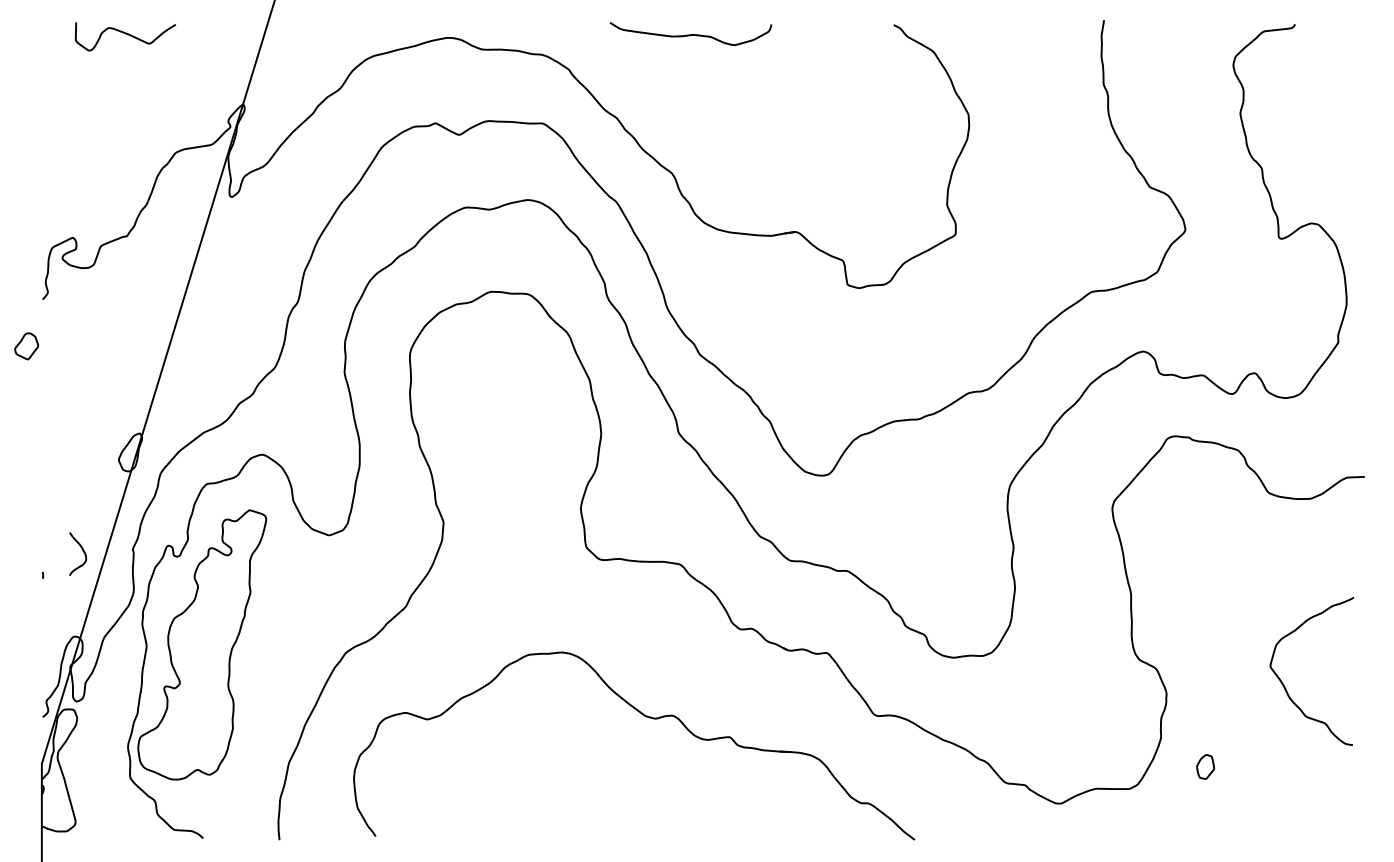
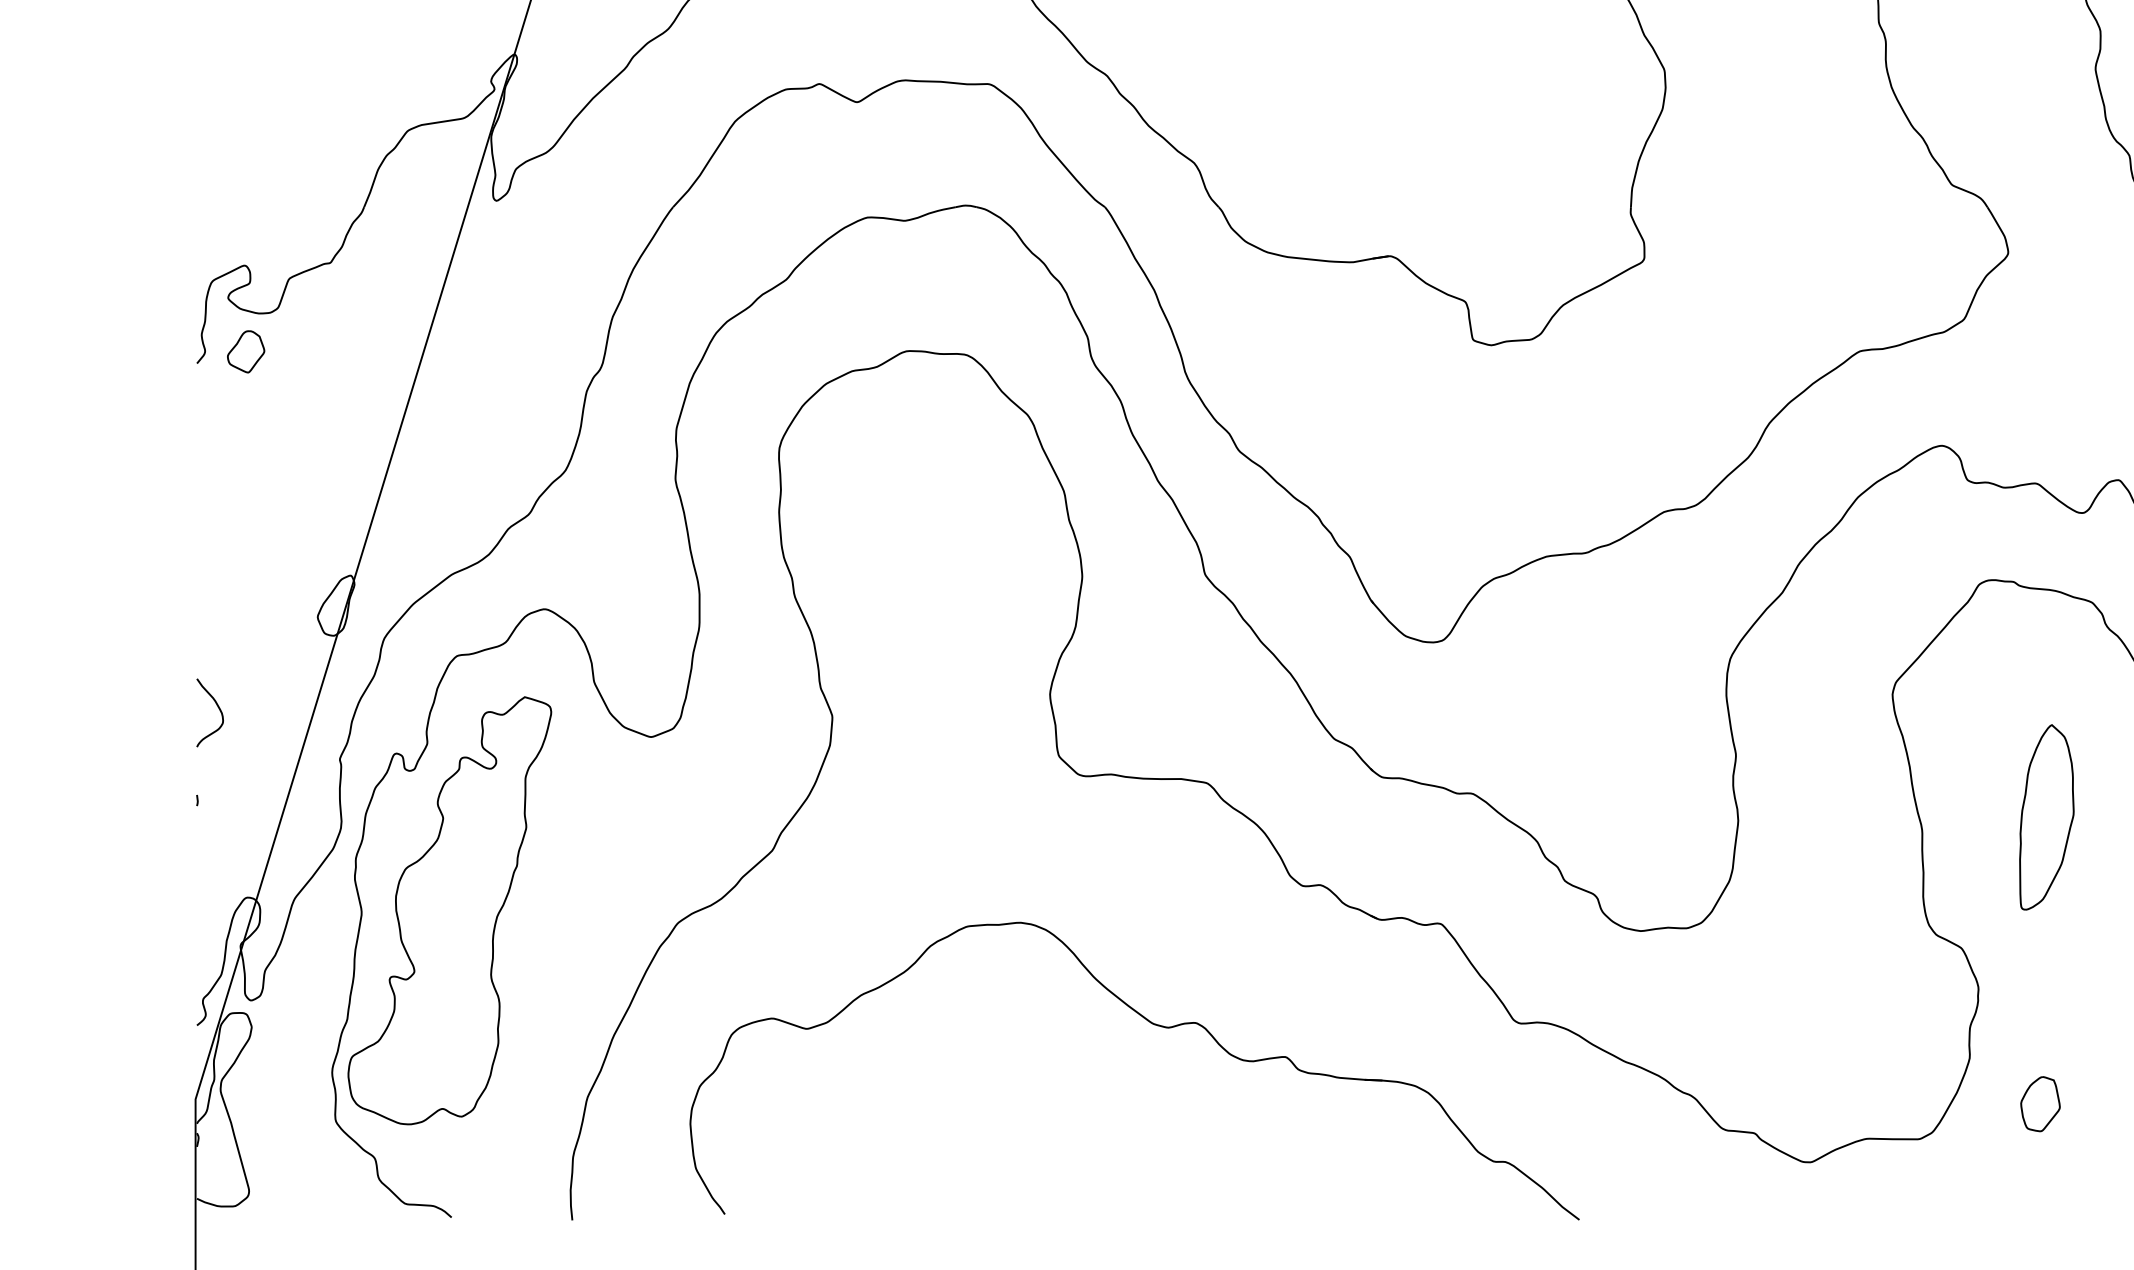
part: (26, 346) -> (245, 352), moved
curve: (81, 549) -> (215, 705), moved
part: (1209, 586) -> (2046, 818), added
part: (1205, 766) -> (2040, 1103), size x1.43

